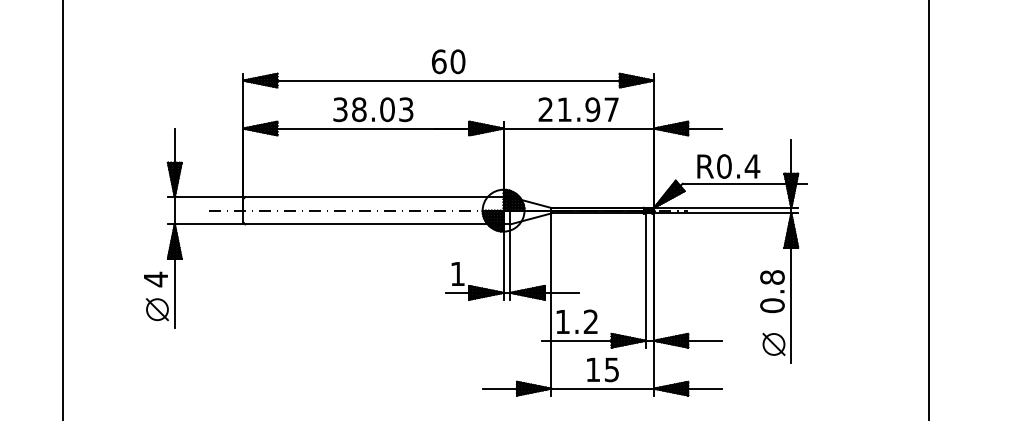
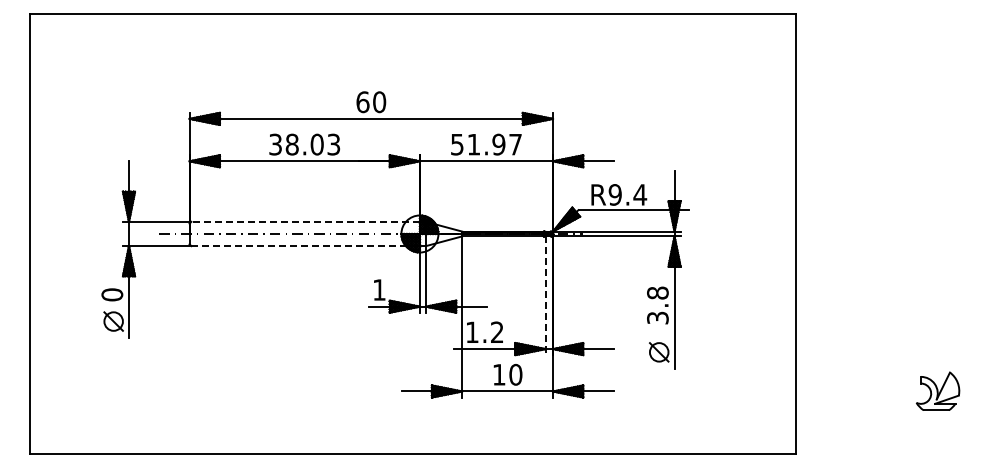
text: (546, 109) -> (457, 144), 21.97 -> 51.97
text: (723, 166) -> (614, 194), R0.4 -> R9.4
line: (374, 196) -> (305, 221), solid -> dashed
line: (375, 224) -> (306, 246), solid -> dashed
text: (156, 279) -> (112, 294), 4 -> 0
line: (645, 281) -> (545, 296), solid -> dashed
text: (772, 305) -> (657, 317), 0.8 -> 3.8
text: (611, 369) -> (515, 374), 15 -> 10

